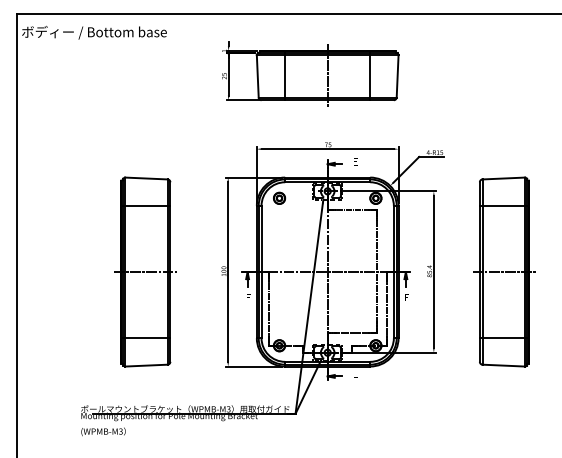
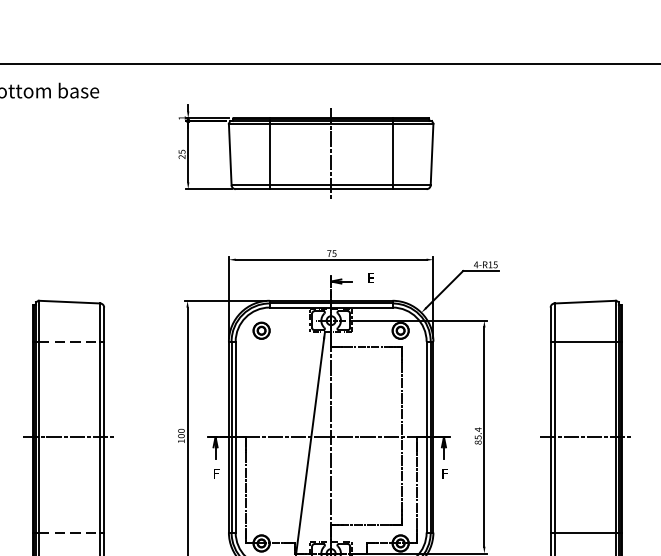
line: (146, 205) -> (69, 341), solid -> dashed
line: (146, 338) -> (69, 532), solid -> dashed

